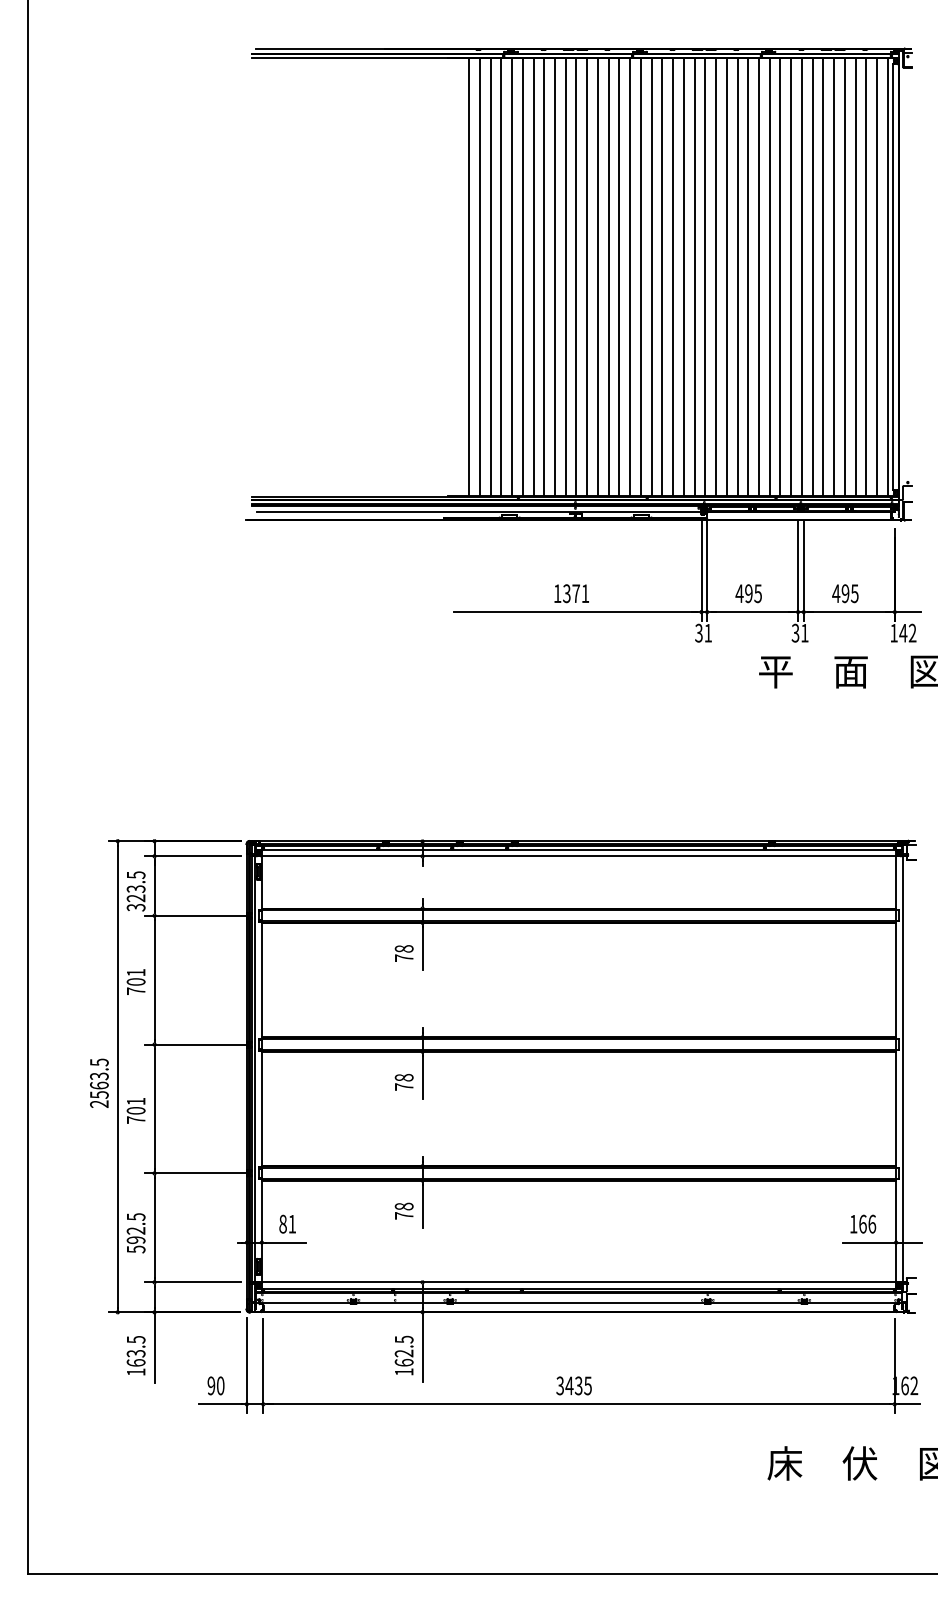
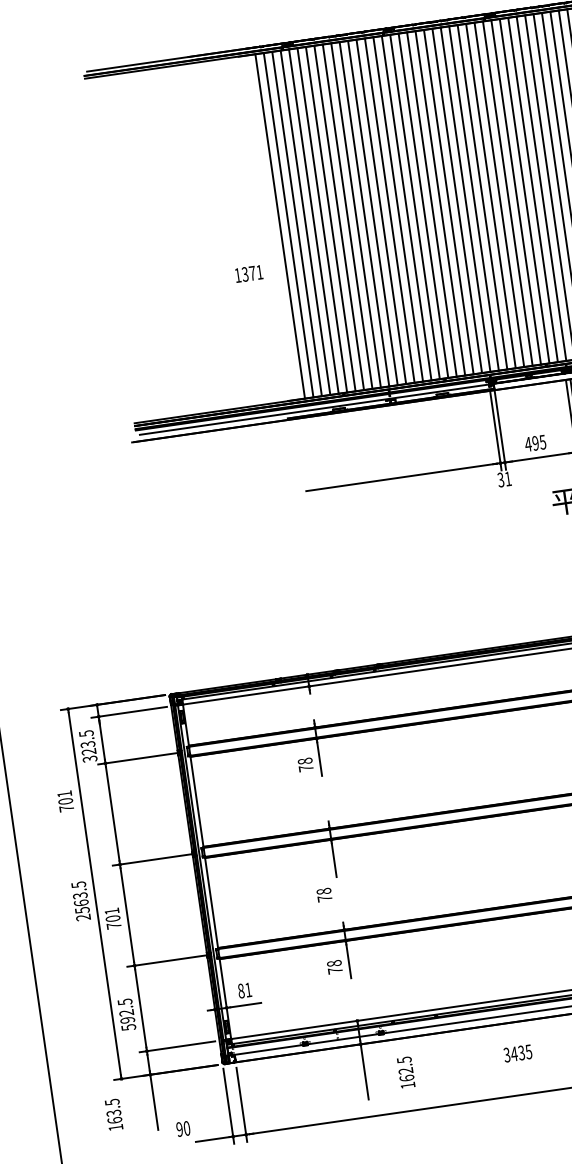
text: (571, 593) -> (248, 273), moved
text: (135, 981) -> (65, 801), moved
text: (403, 1082) -> (323, 895), moved
text: (135, 1355) -> (113, 1114), moved
text: (403, 1355) -> (405, 1072), moved
text: (215, 1385) -> (182, 1128), moved
text: (573, 1385) -> (517, 1053), moved

